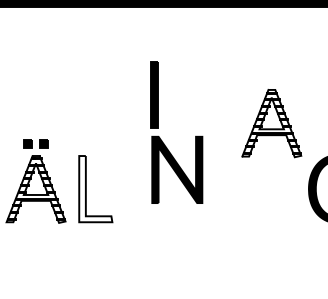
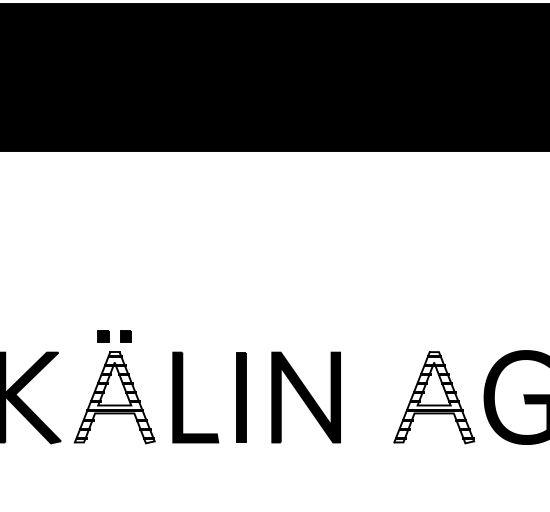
part: (154, 94) -> (241, 397), moved
part: (271, 123) -> (434, 397), moved
part: (176, 169) -> (305, 397), moved
fill: (95, 189) -> (195, 397), added

